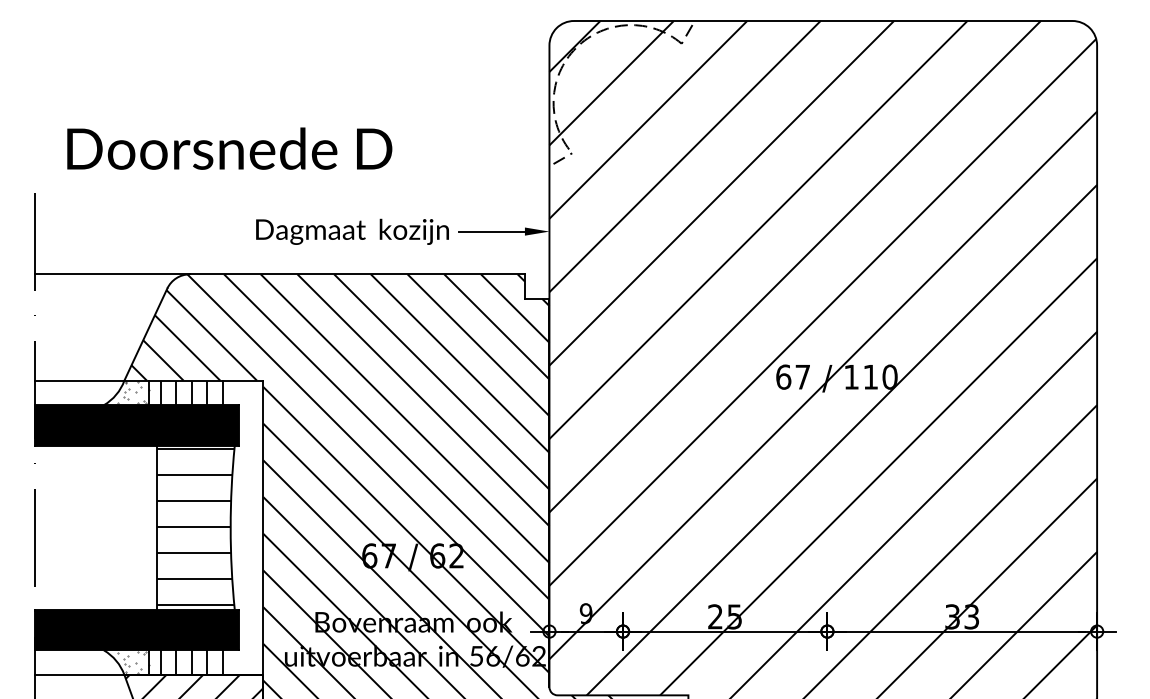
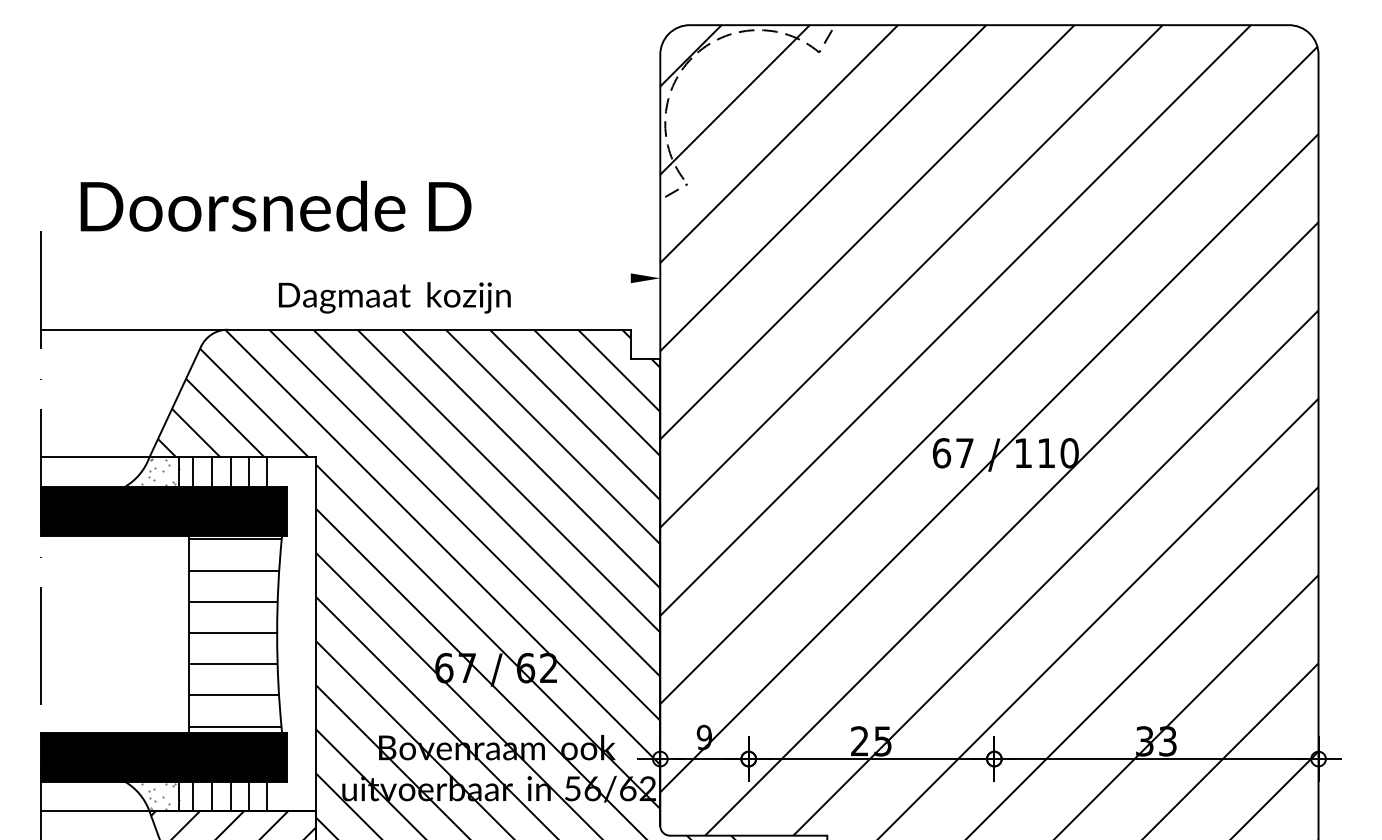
text: (229, 148) -> (275, 206), moved
text: (352, 231) -> (394, 297), moved
line: (491, 231) -> (590, 278), removed

